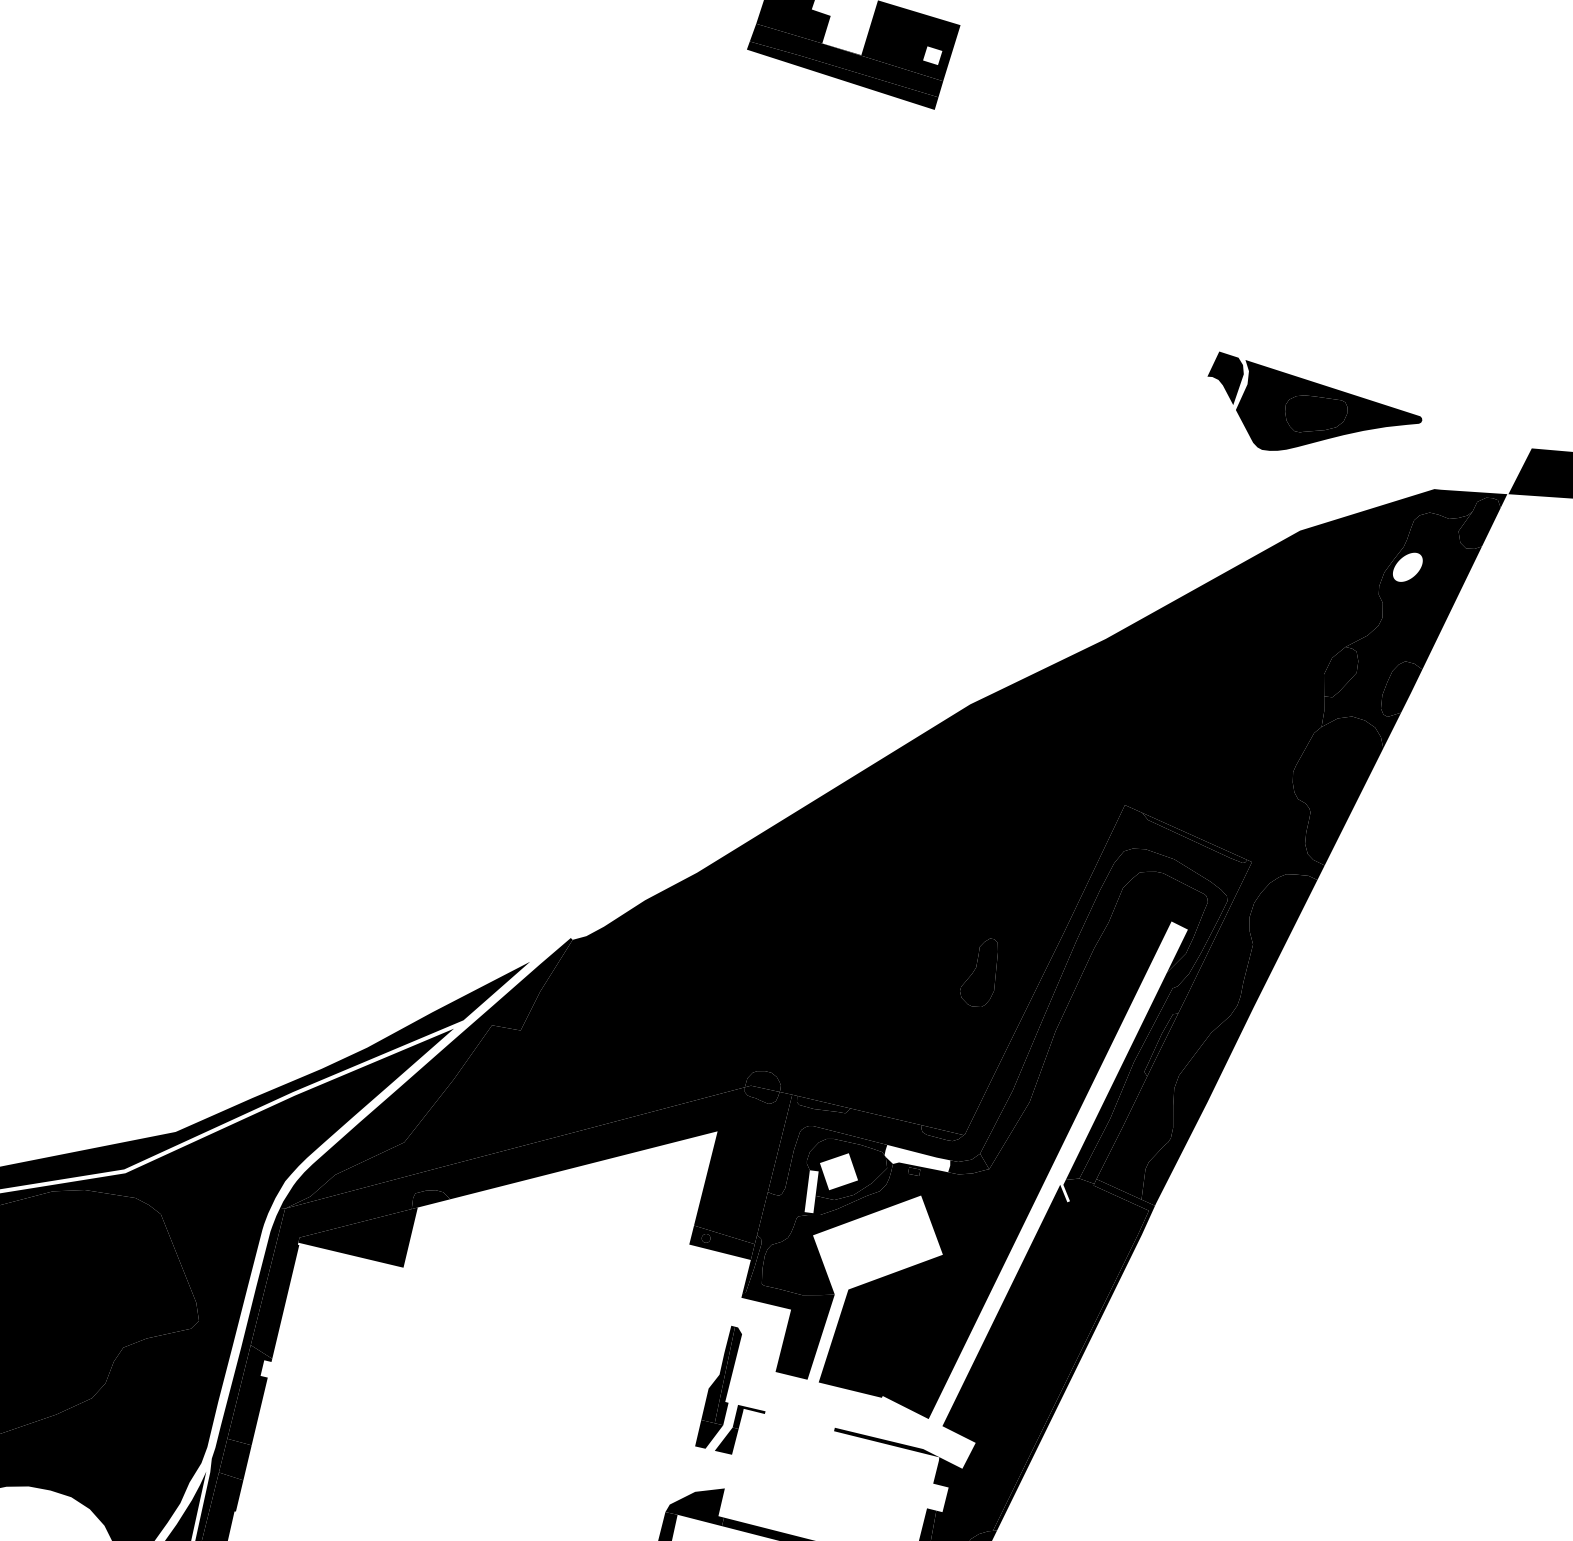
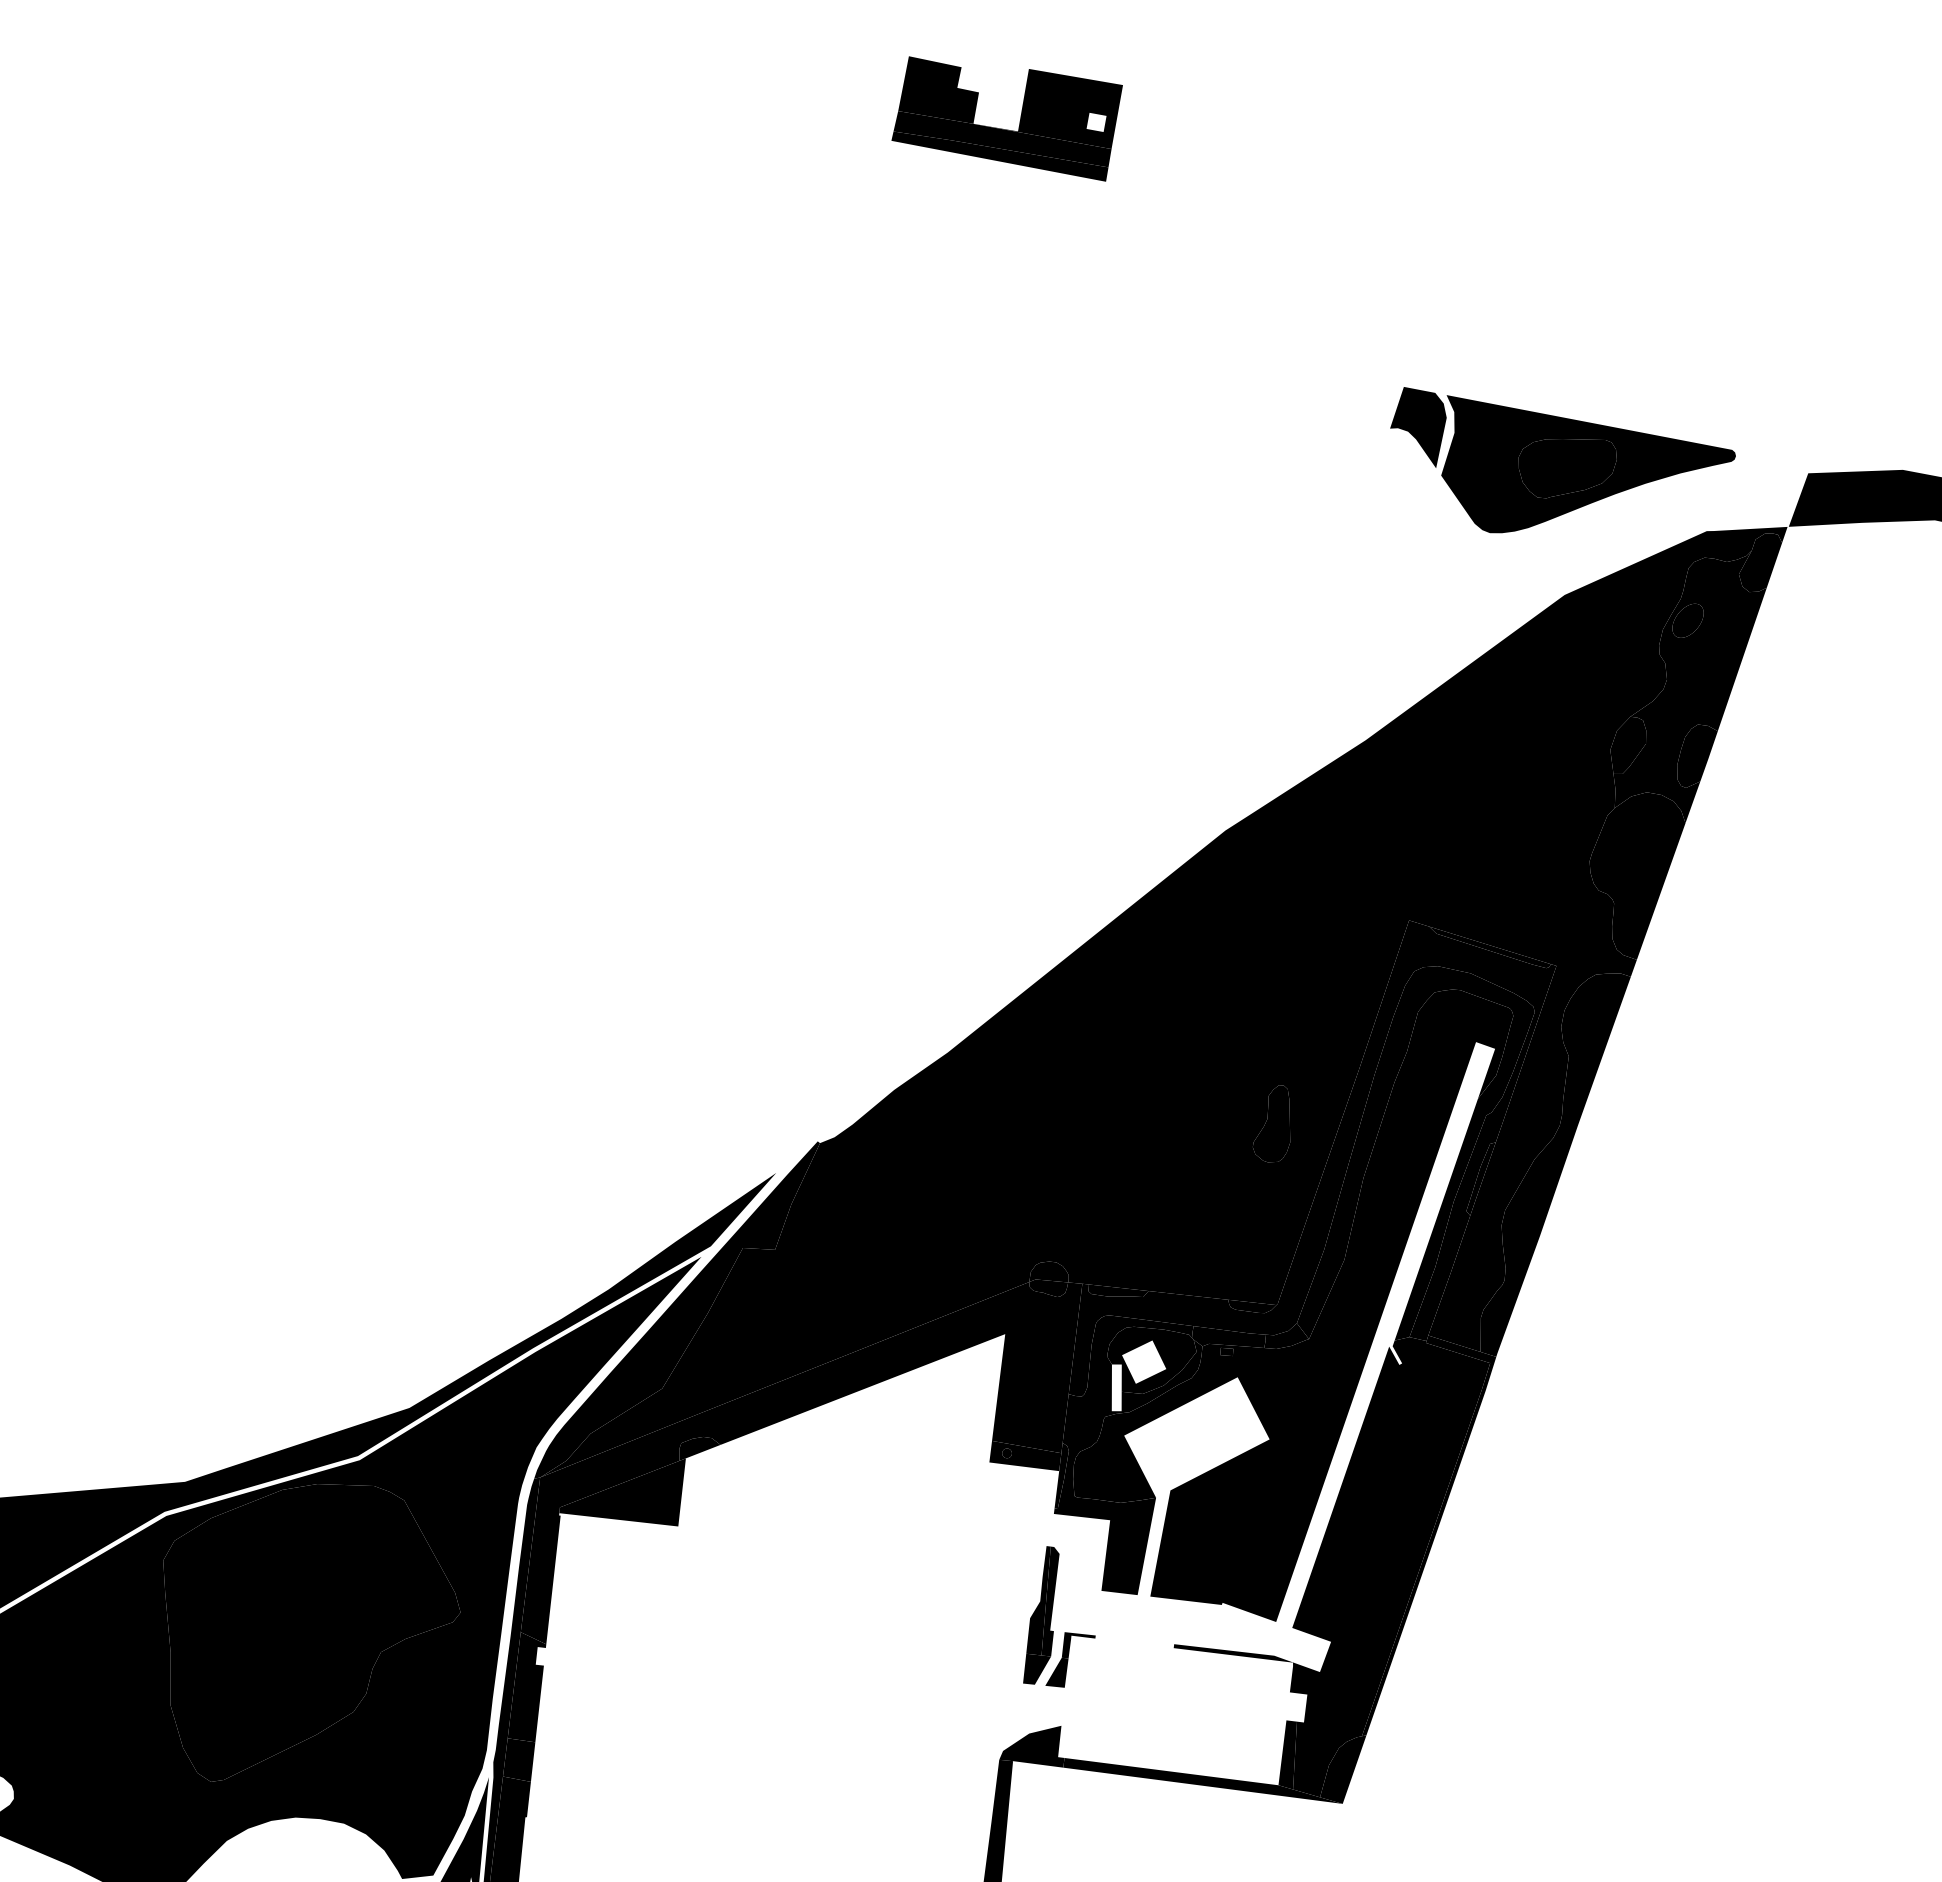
part: (1312, 409) -> (1562, 460), size x1.43
fill: (1407, 567) -> (1687, 620), added
fill: (917, 1158) -> (1228, 1337), added

